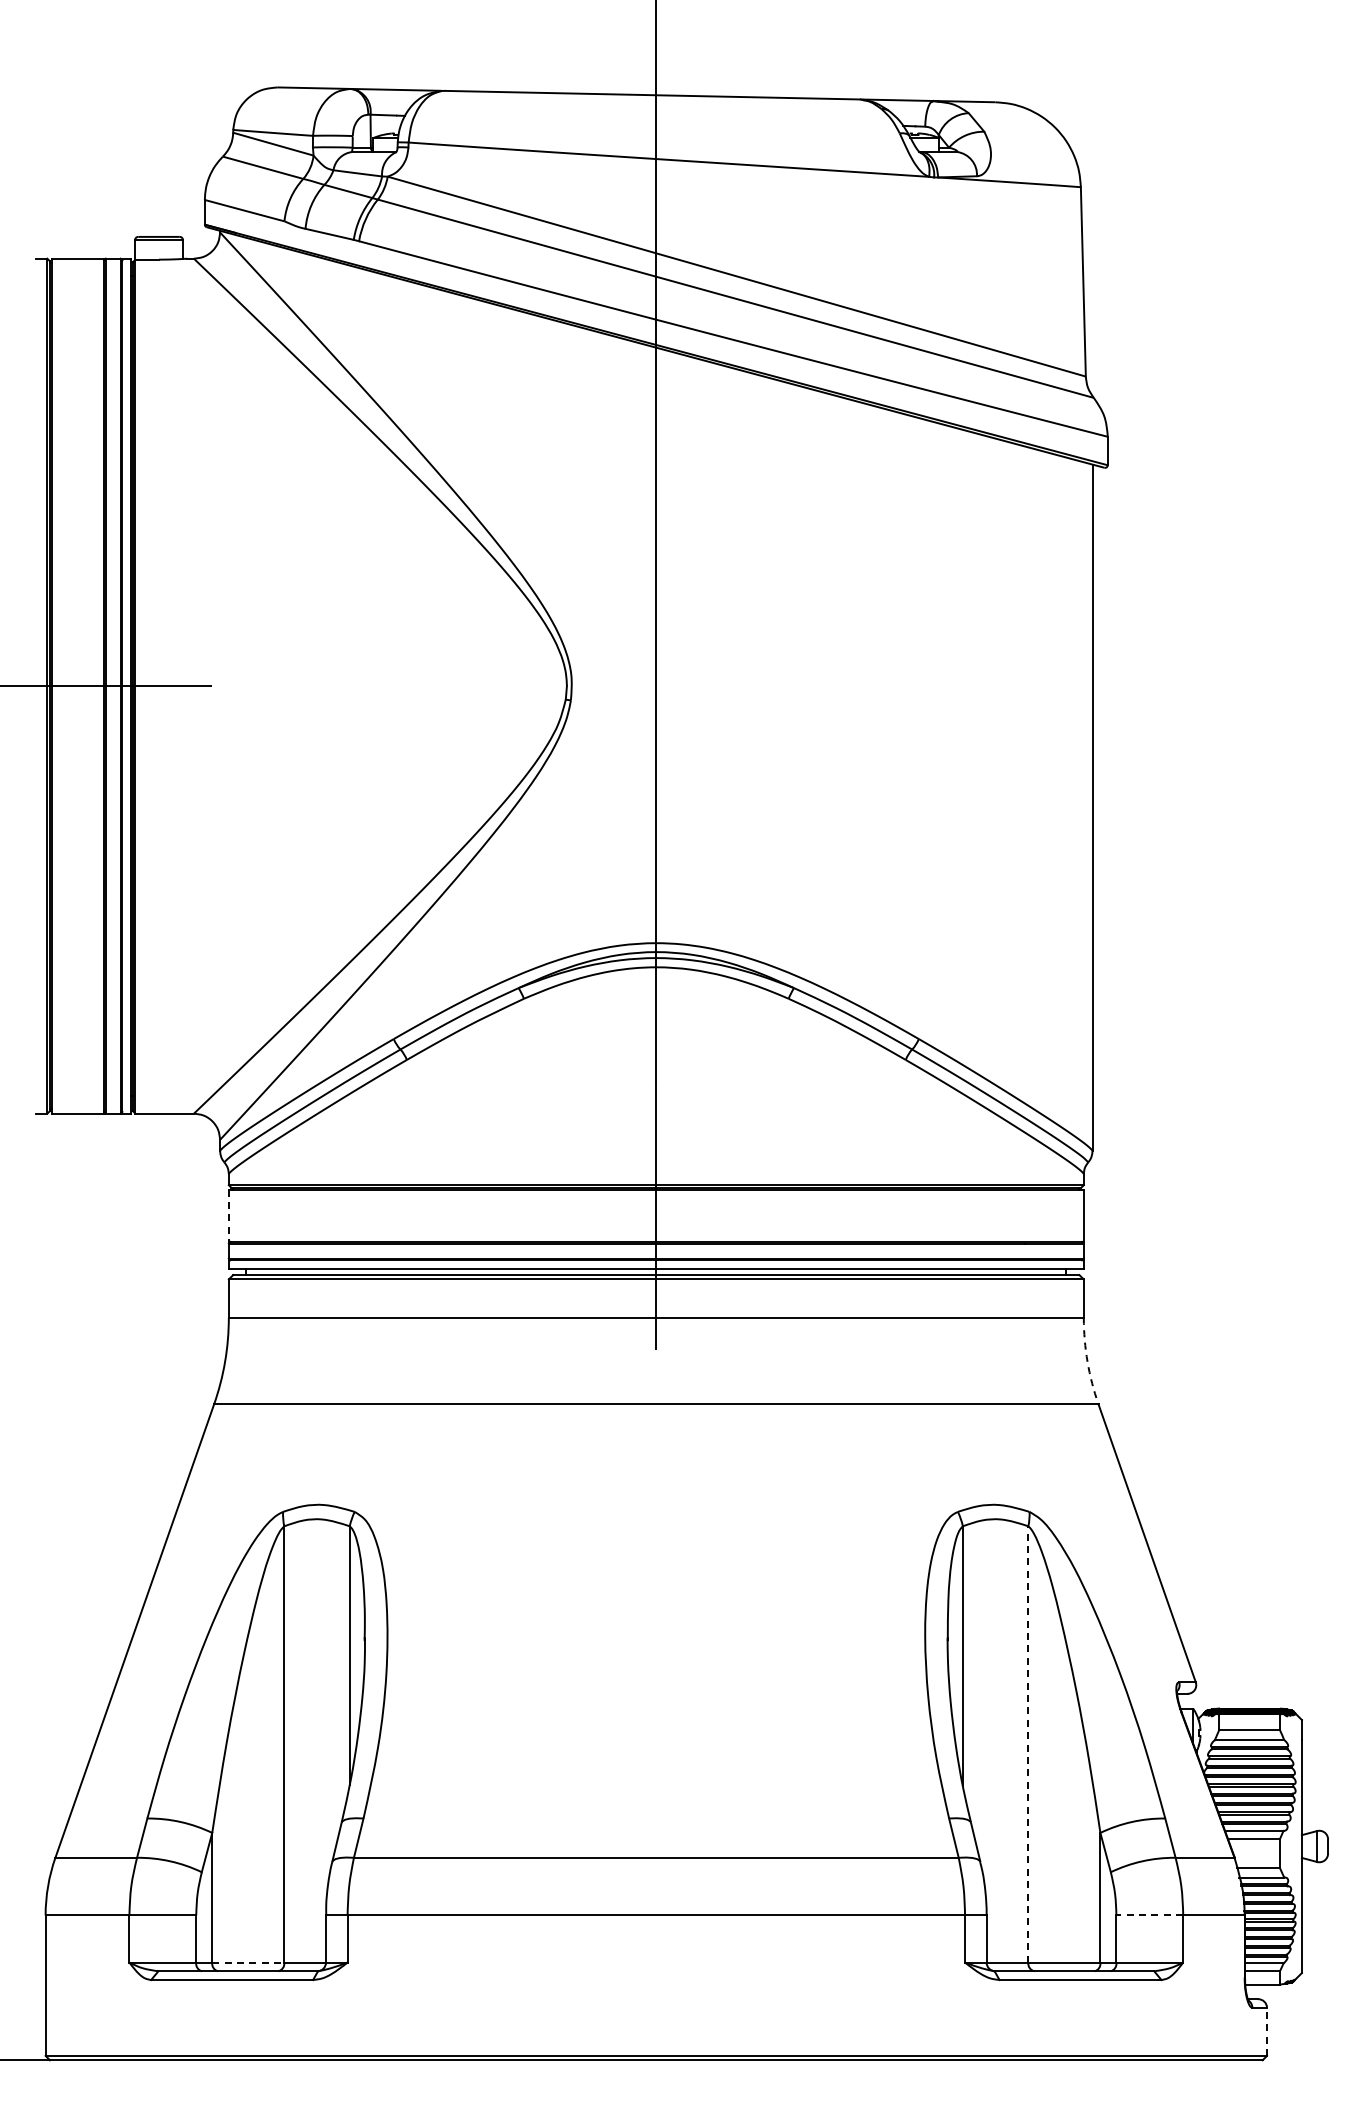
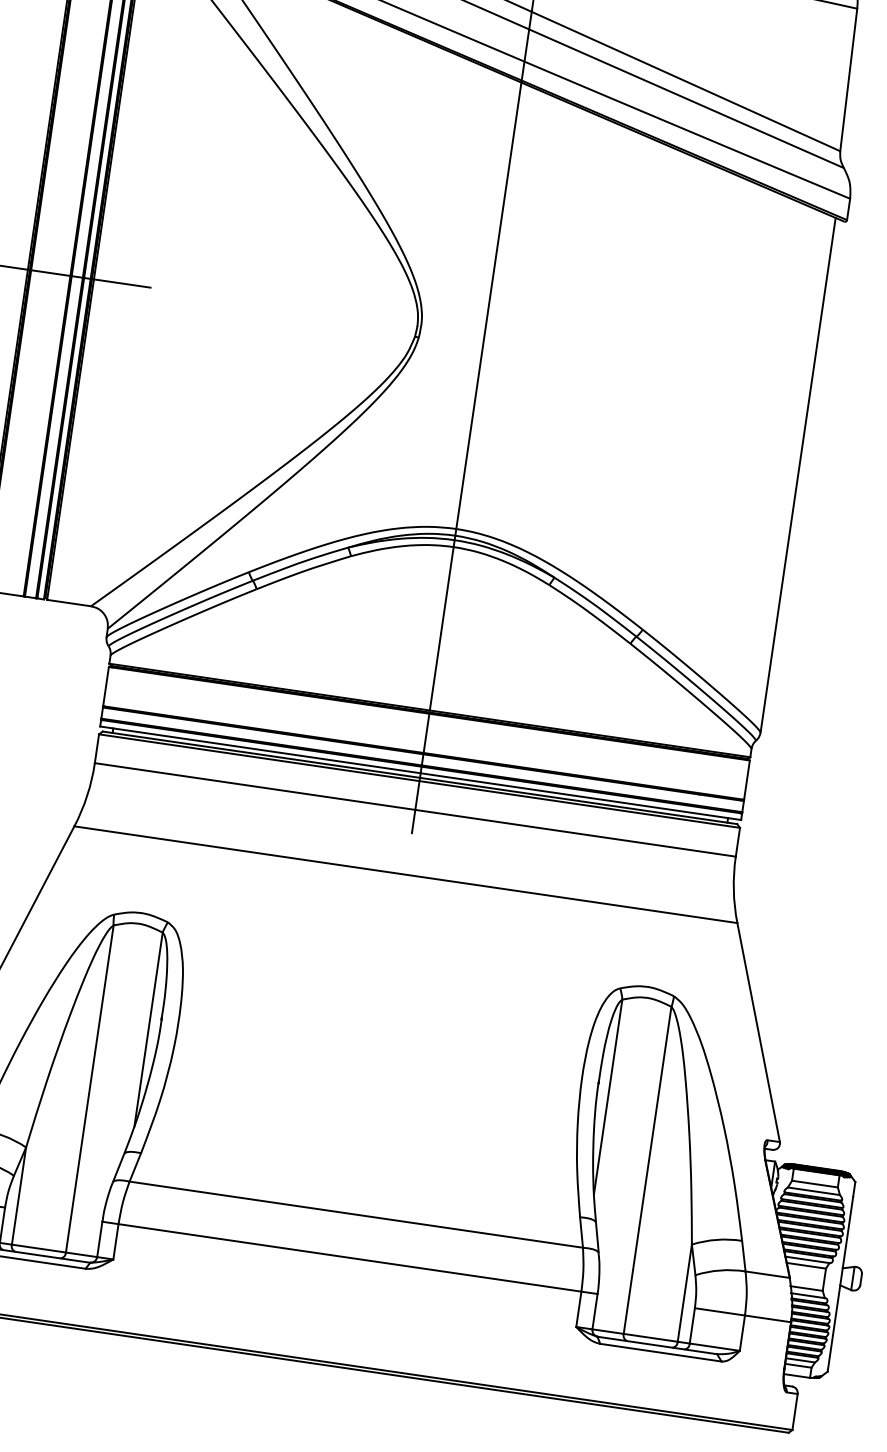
line: (228, 1216) -> (105, 687), dashed -> solid
arc: (1087, 1361) -> (733, 889), dashed -> solid
line: (1028, 1743) -> (647, 1169), dashed -> solid
line: (1149, 1915) -> (719, 1311), dashed -> solid
line: (248, 1962) -> (39, 1248), dashed -> solid
line: (1267, 2031) -> (795, 1411), dashed -> solid

